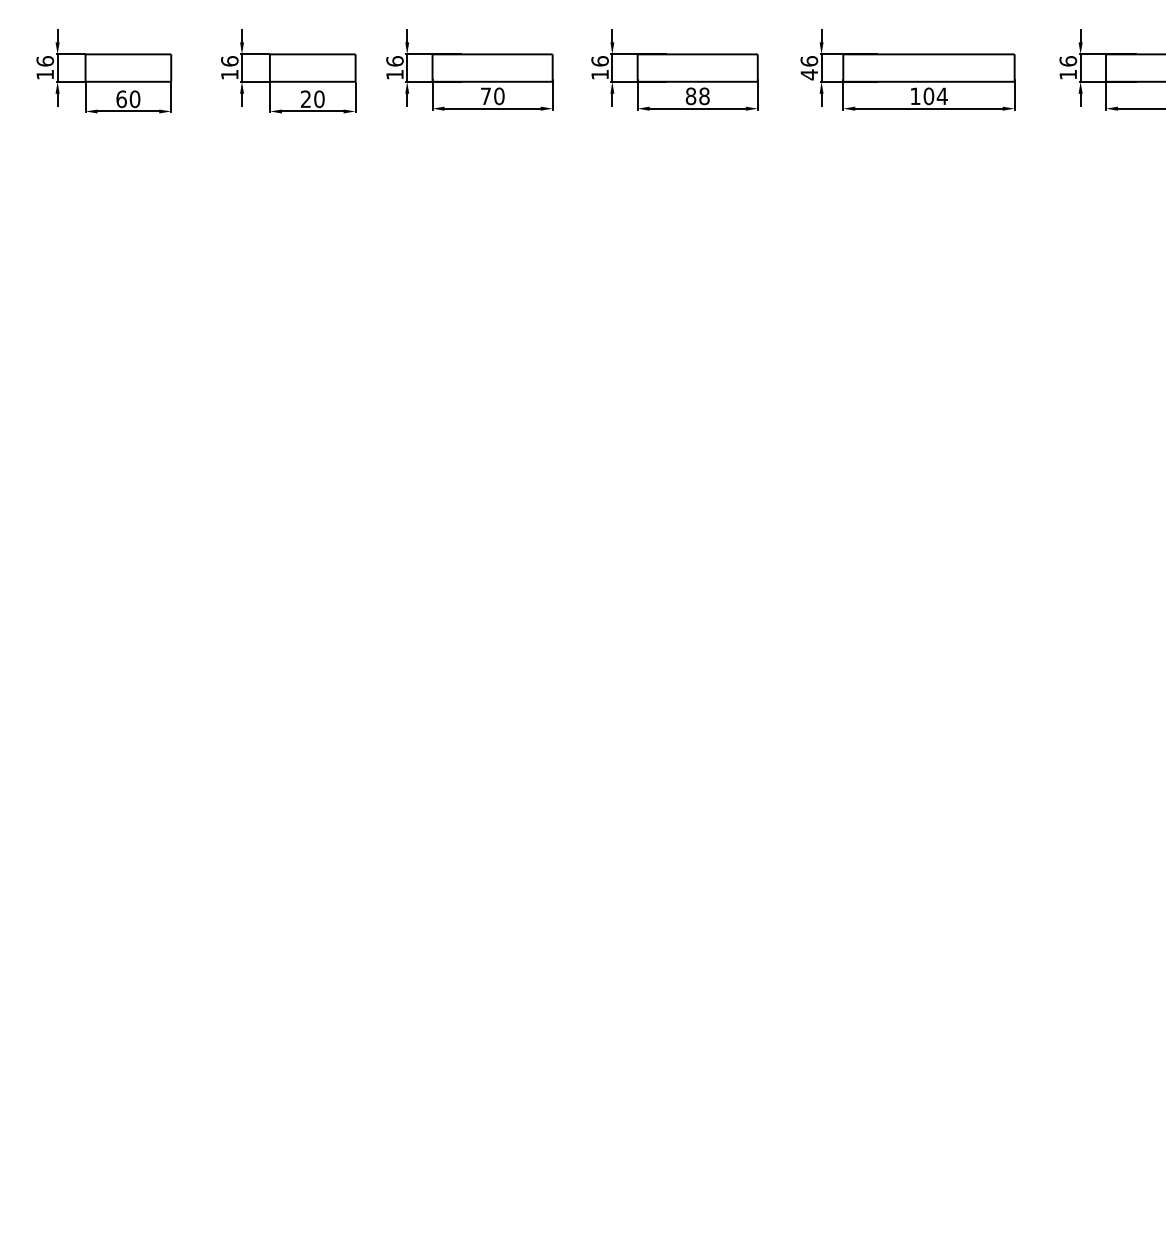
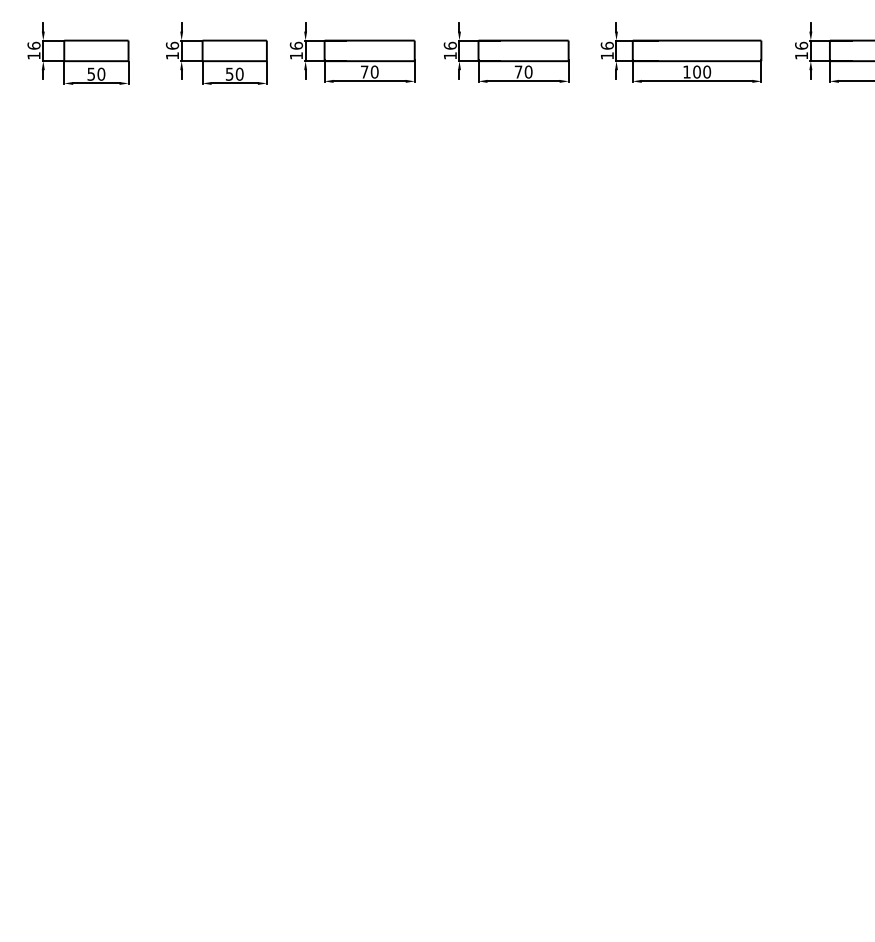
text: (808, 74) -> (606, 55), 46 -> 16
text: (697, 96) -> (523, 72), 88 -> 70
text: (941, 96) -> (706, 72), 104 -> 100
text: (121, 99) -> (91, 74), 60 -> 50
text: (305, 99) -> (229, 74), 20 -> 50

